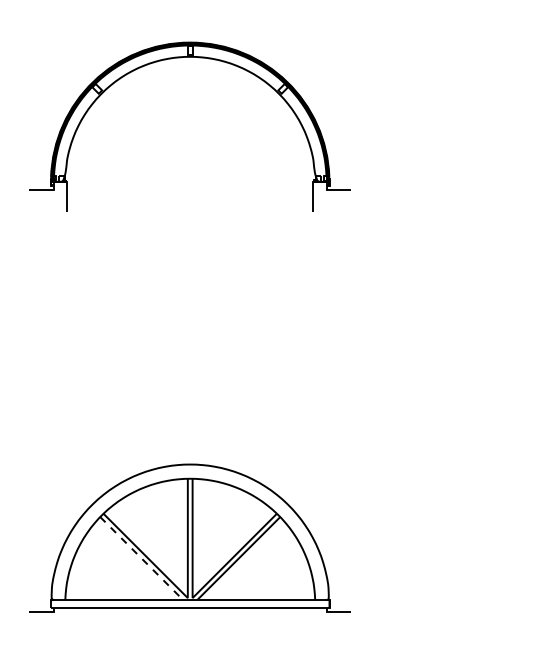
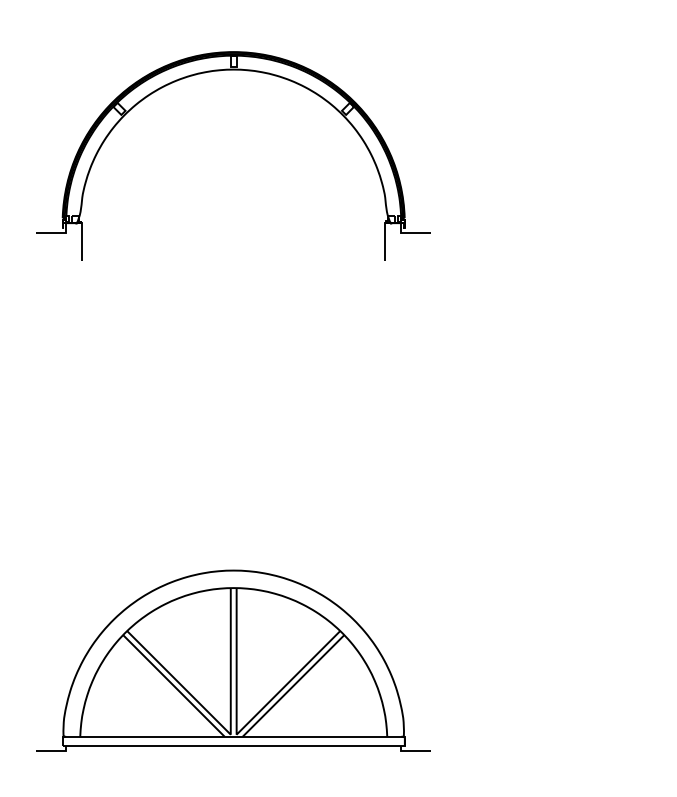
line: (141, 558) -> (173, 685), dashed -> solid

